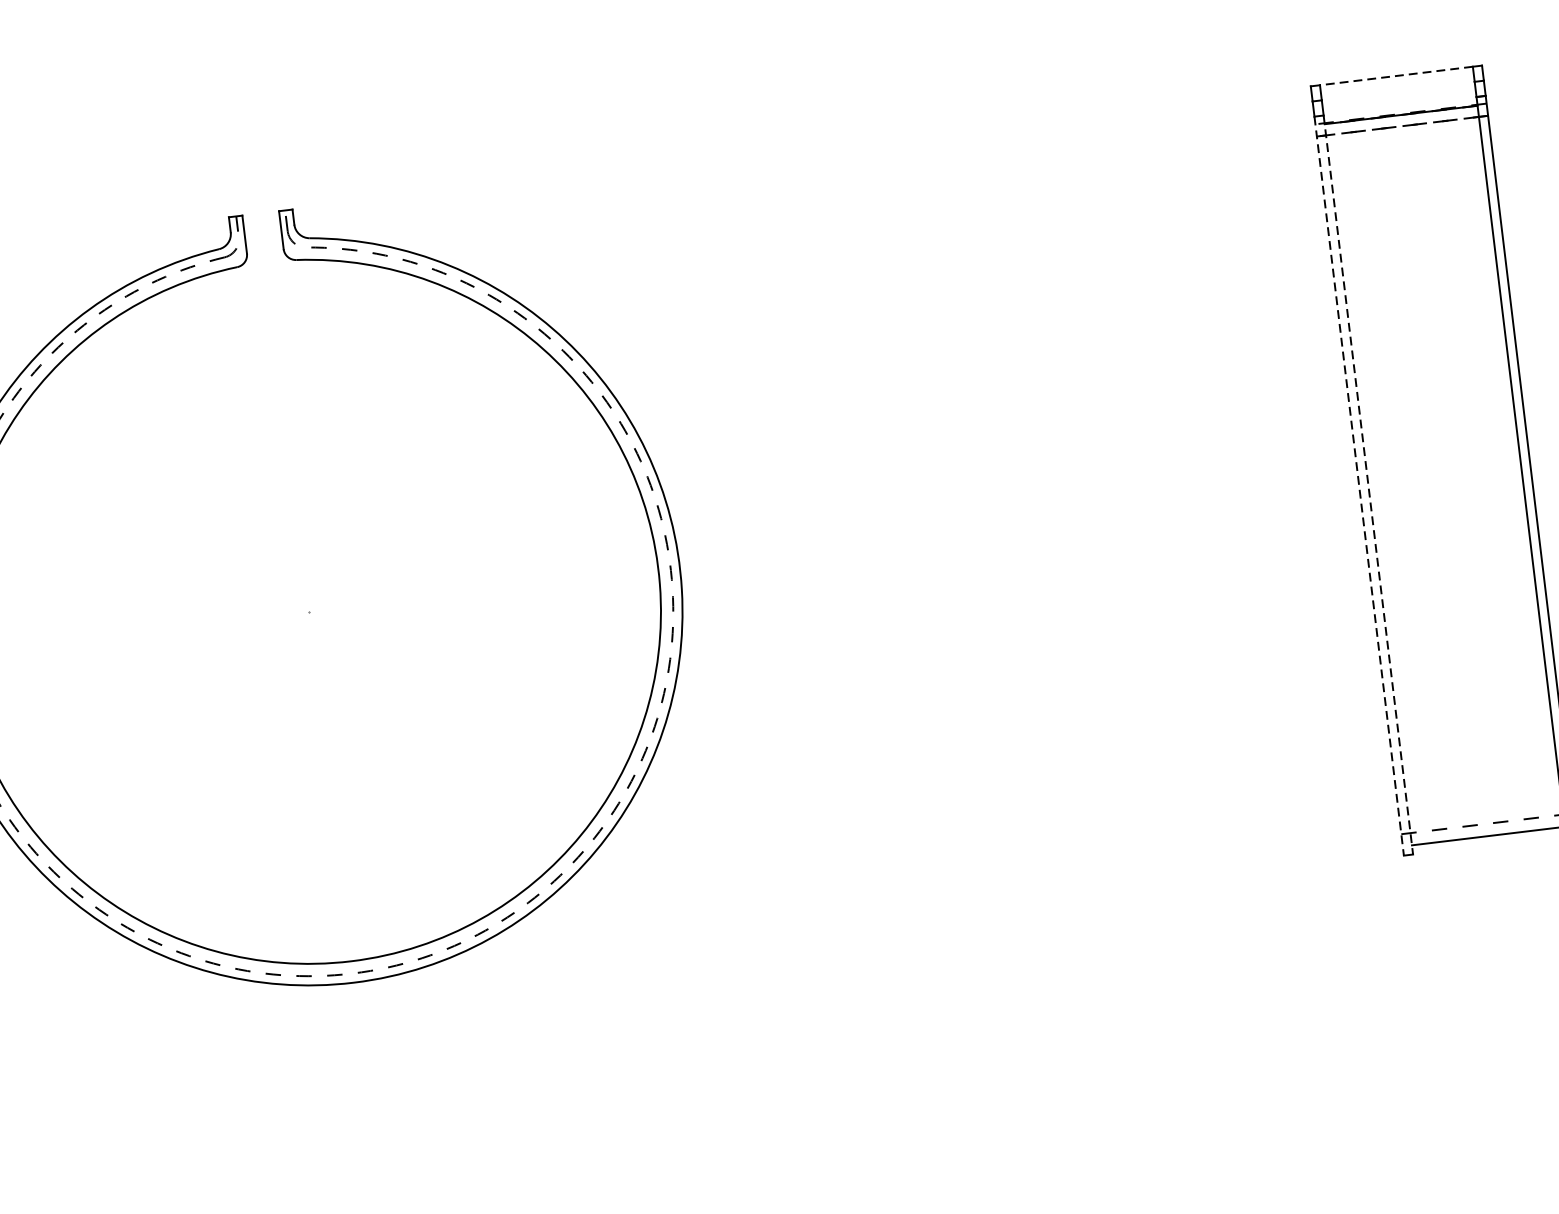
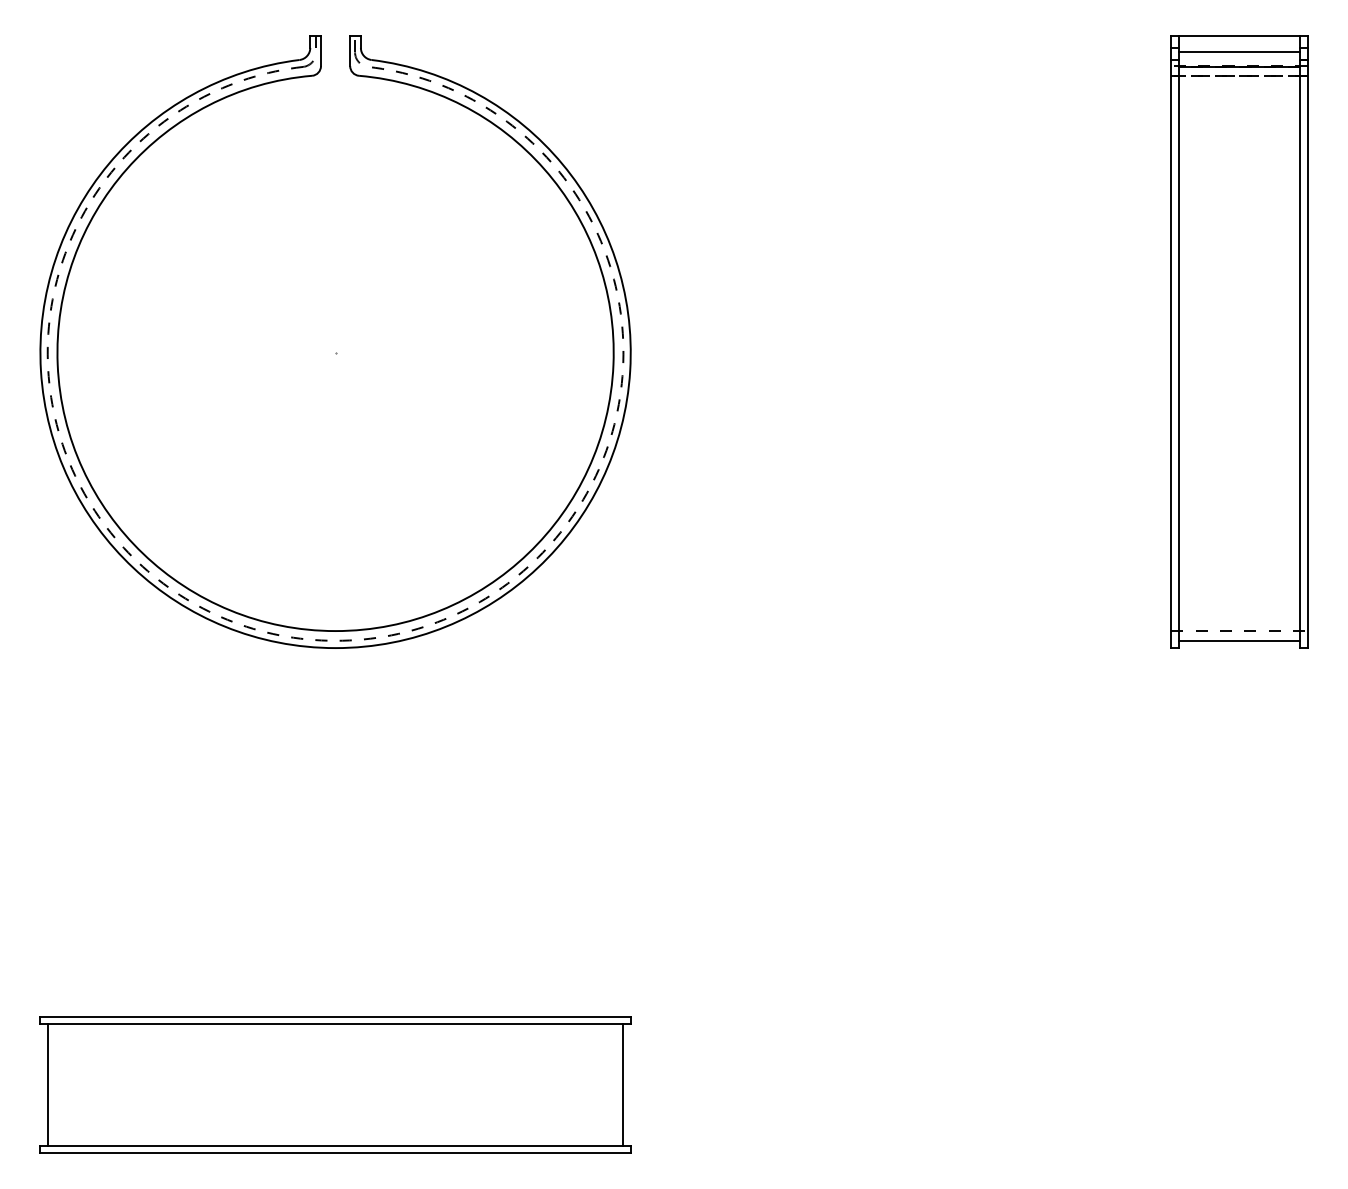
line: (1396, 75) -> (1239, 35), dashed -> solid
line: (1399, 96) -> (1239, 52), added
line: (1368, 485) -> (1178, 354), dashed -> solid
line: (1359, 486) -> (1171, 354), dashed -> solid

